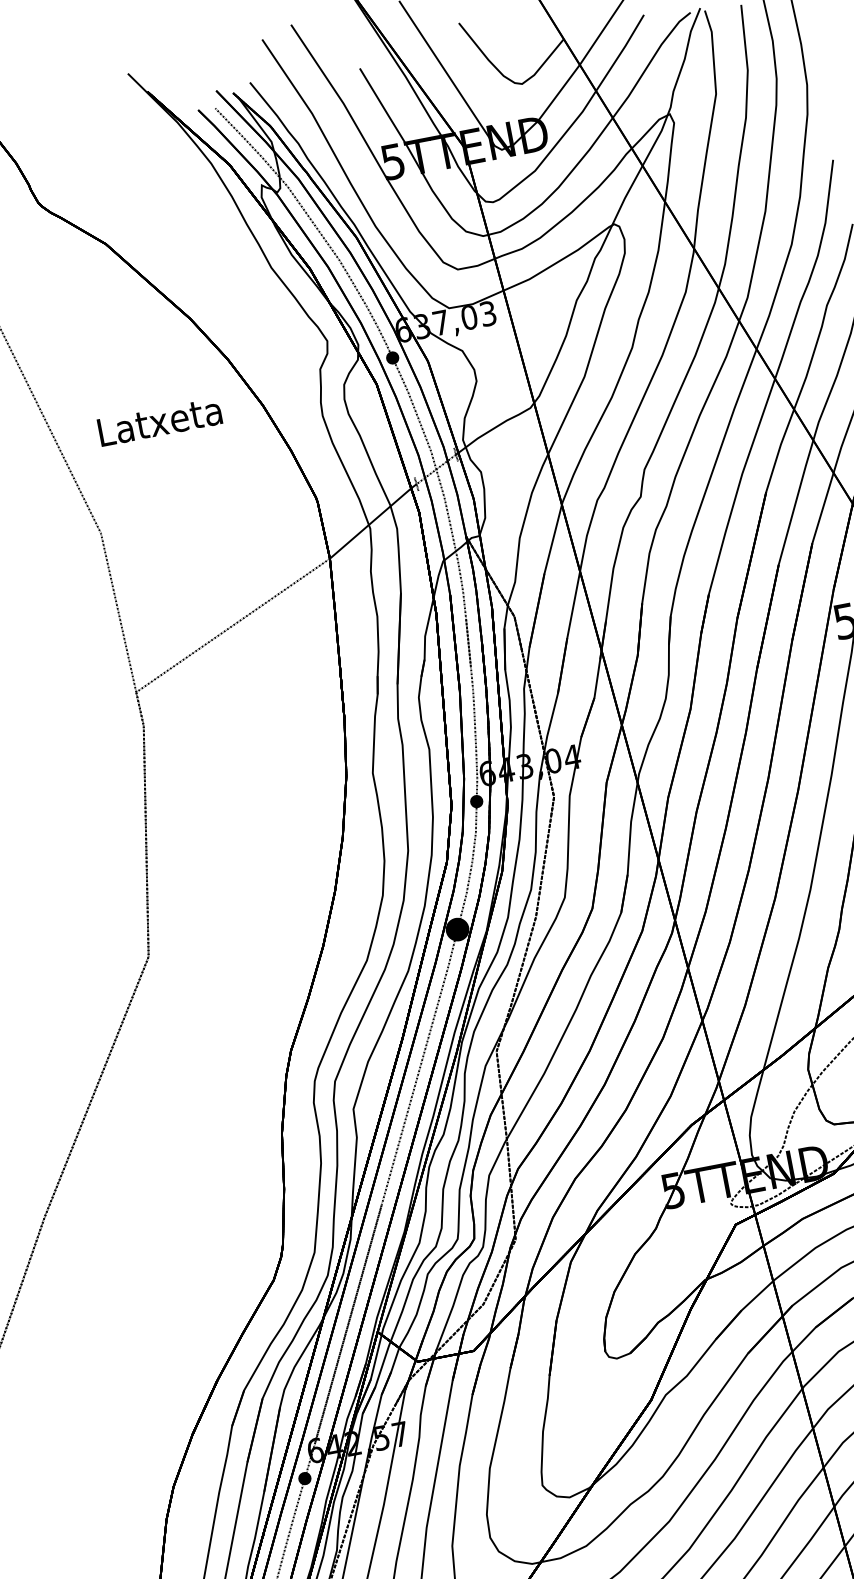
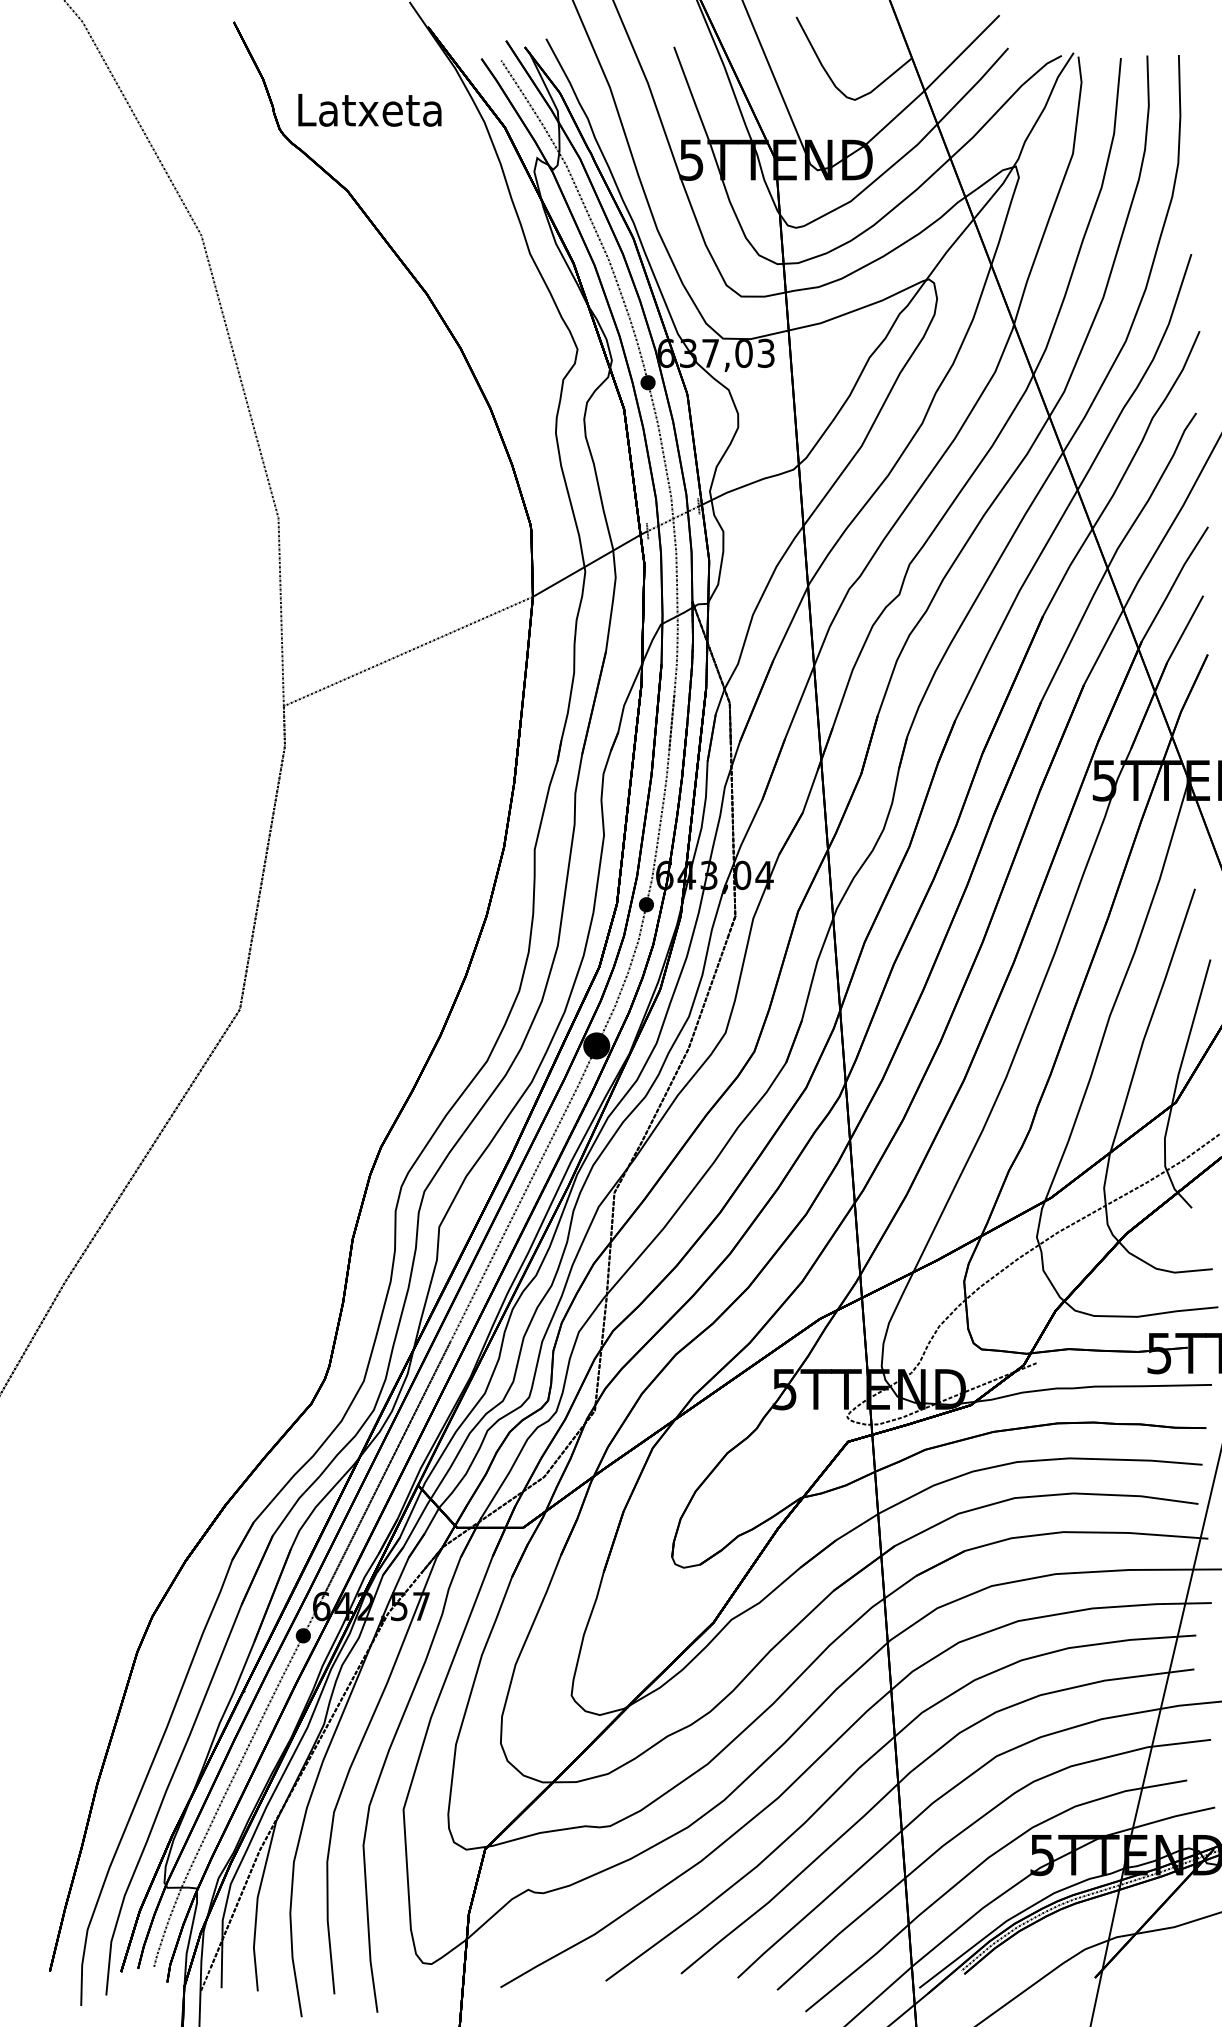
text: (159, 422) -> (369, 110), moved

